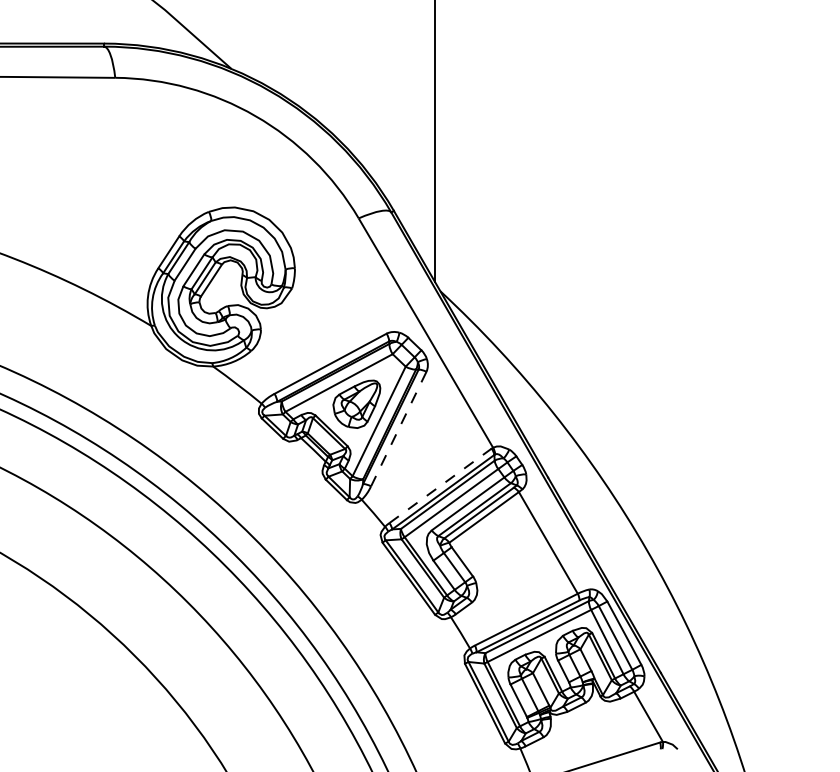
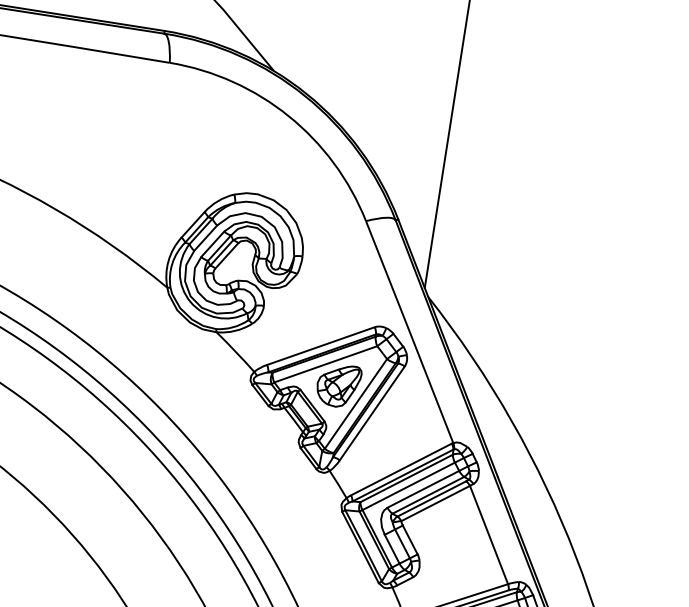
line: (398, 429) -> (371, 413), dashed -> solid
line: (440, 485) -> (401, 469), dashed -> solid

